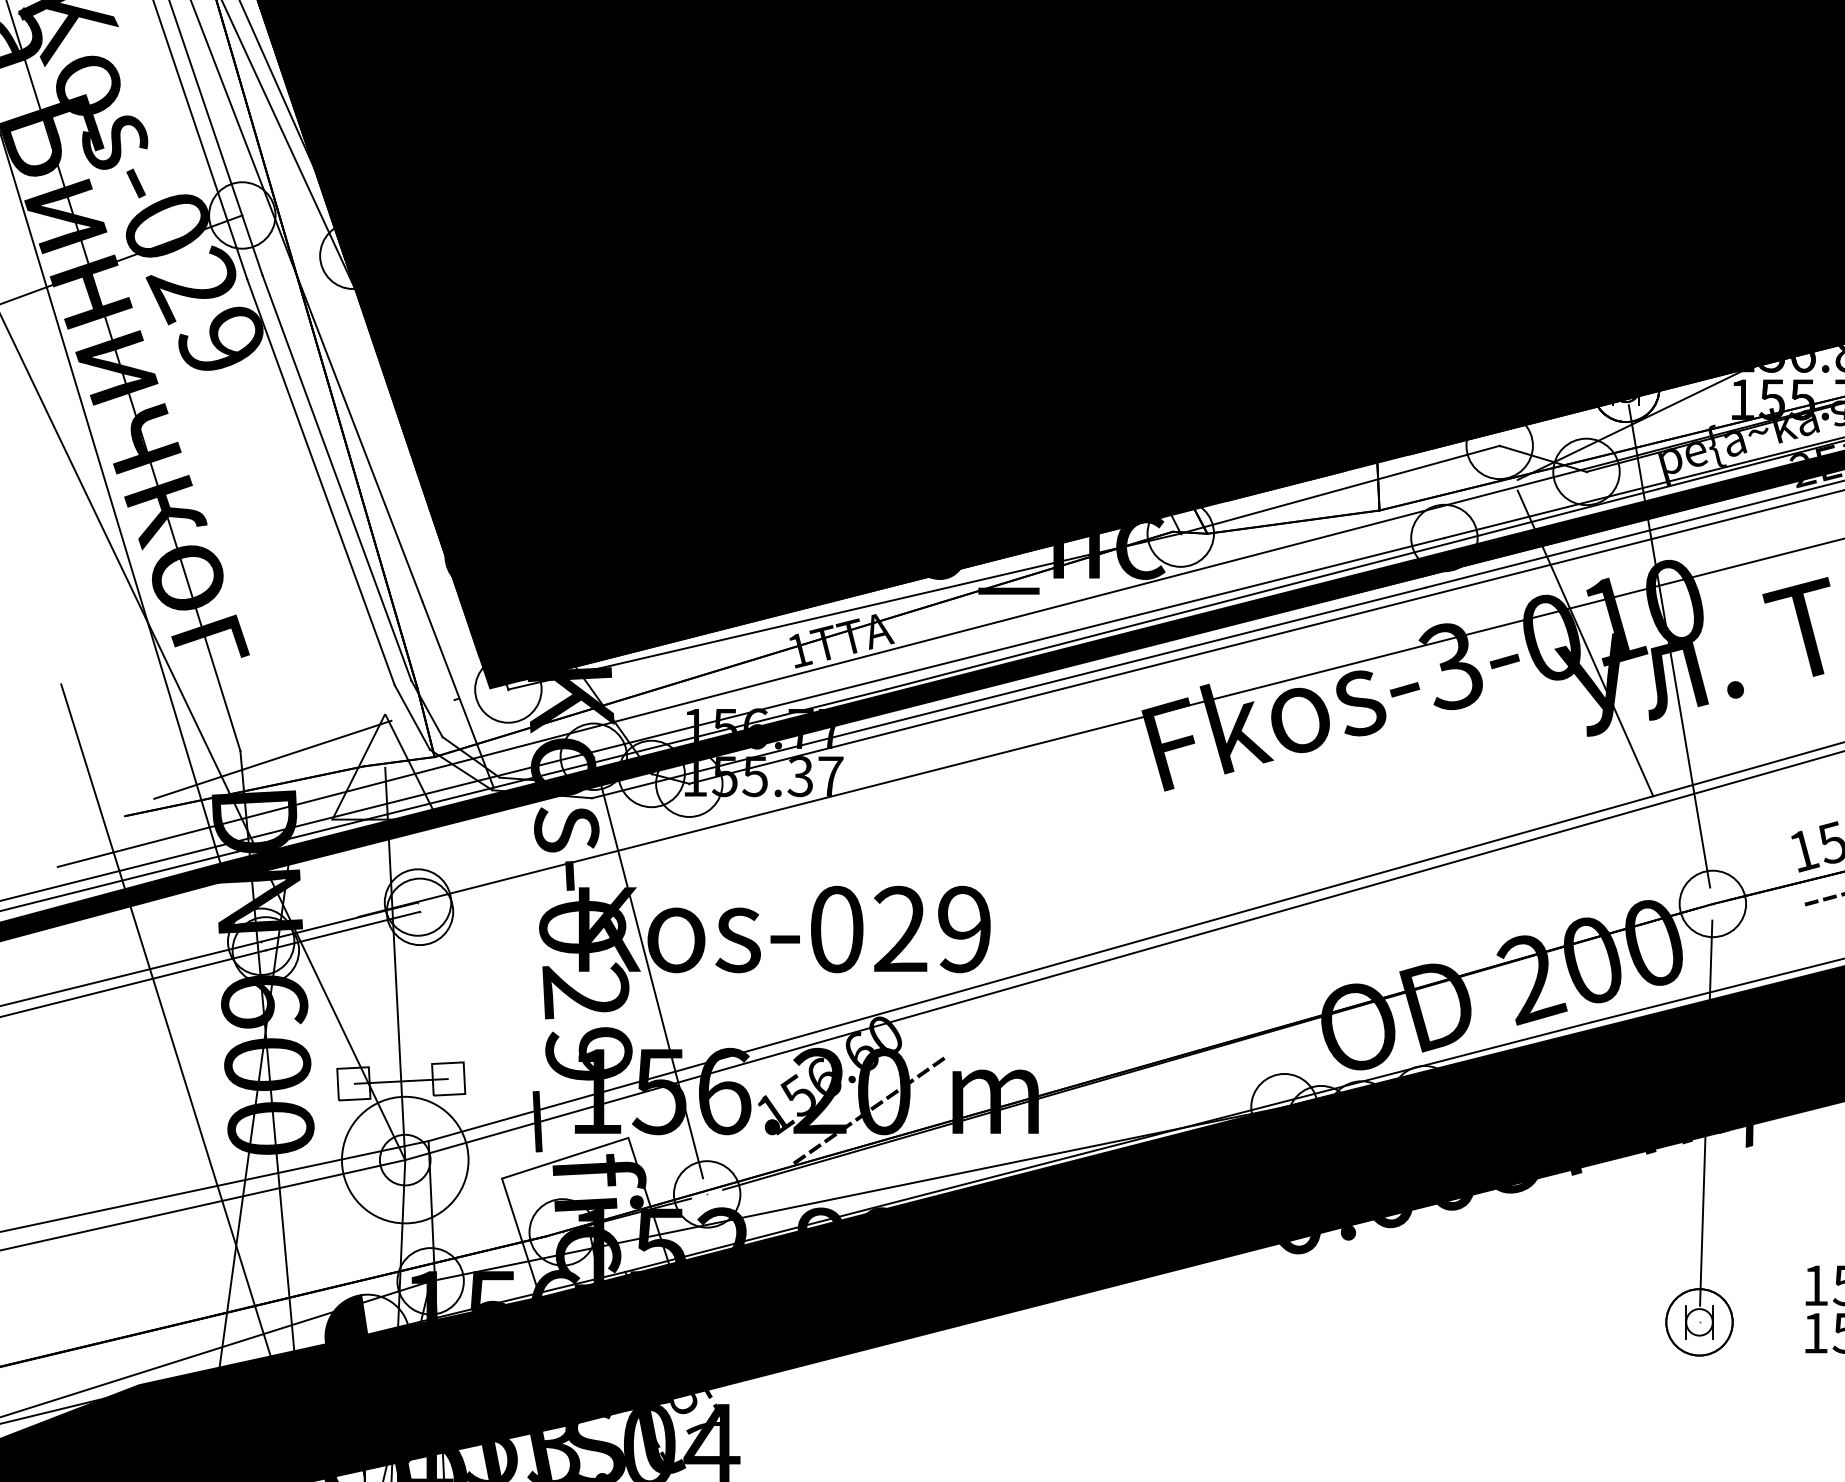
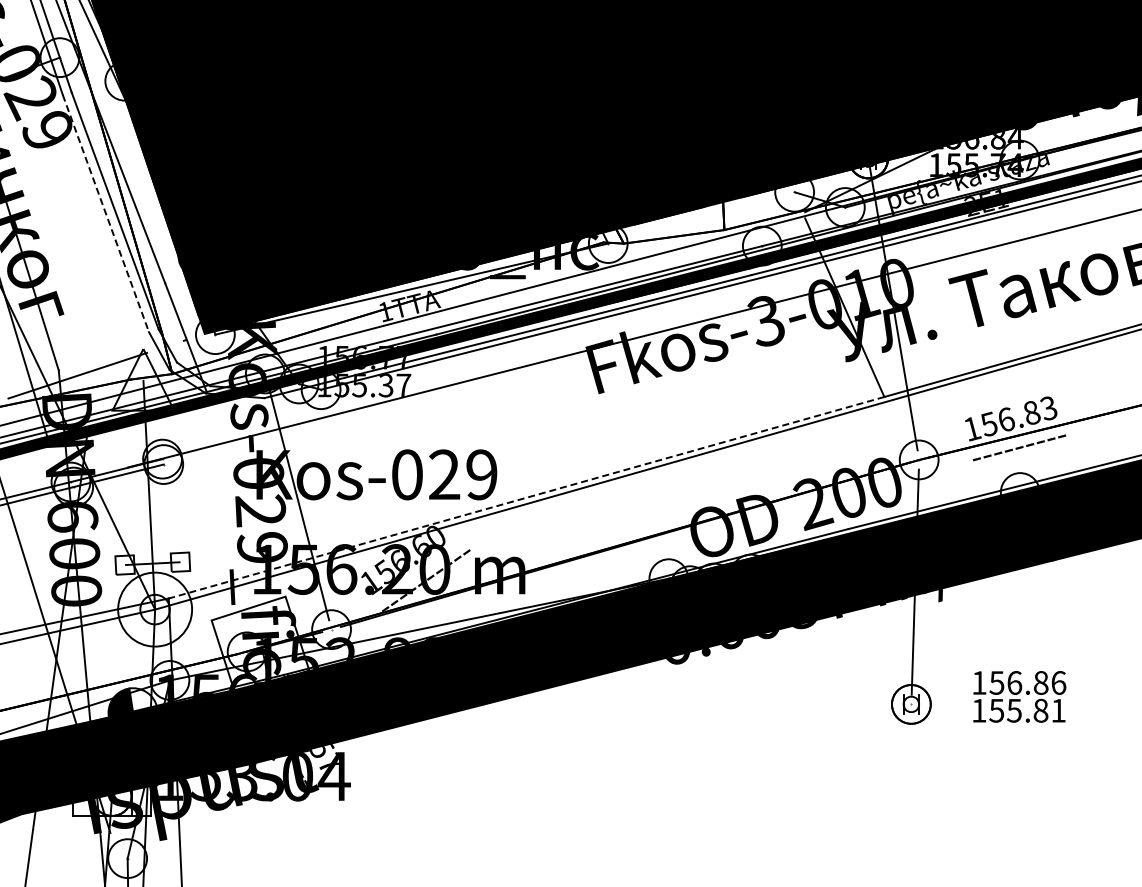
line: (322, 483) -> (106, 214), solid -> dashed
line: (1340, 489) -> (701, 217), removed
line: (1040, 968) -> (526, 497), solid -> dashed

